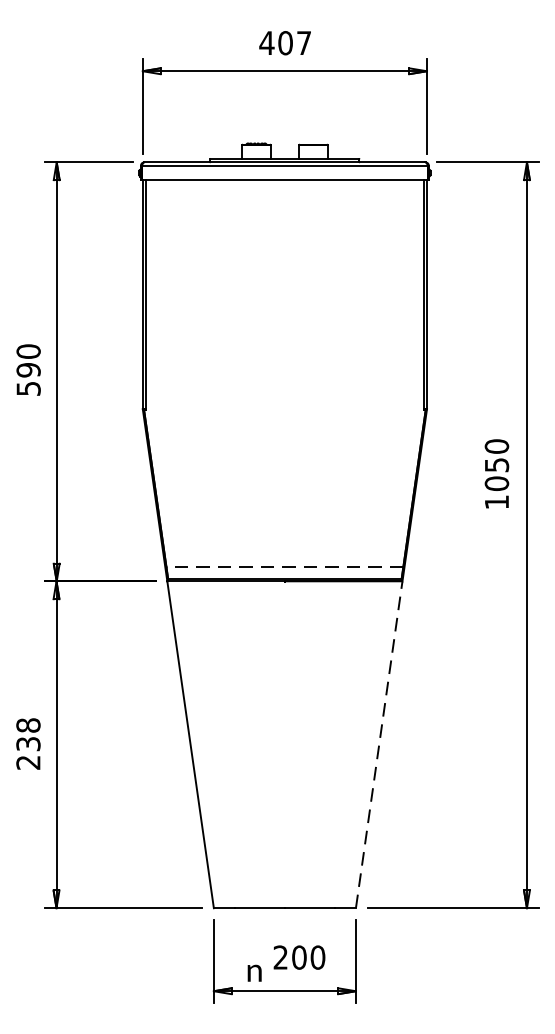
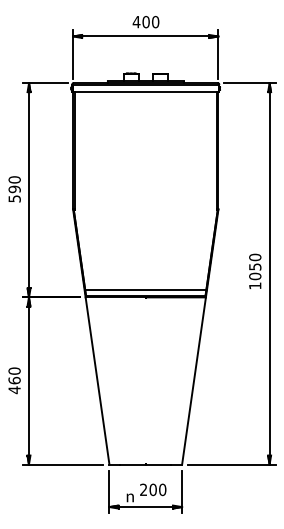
text: (303, 41) -> (155, 21), 407 -> 400
text: (497, 472) -> (255, 270), moved
line: (284, 567) -> (145, 290), dashed -> solid
text: (28, 743) -> (14, 380), 238 -> 460
line: (380, 743) -> (194, 380), dashed -> solid

